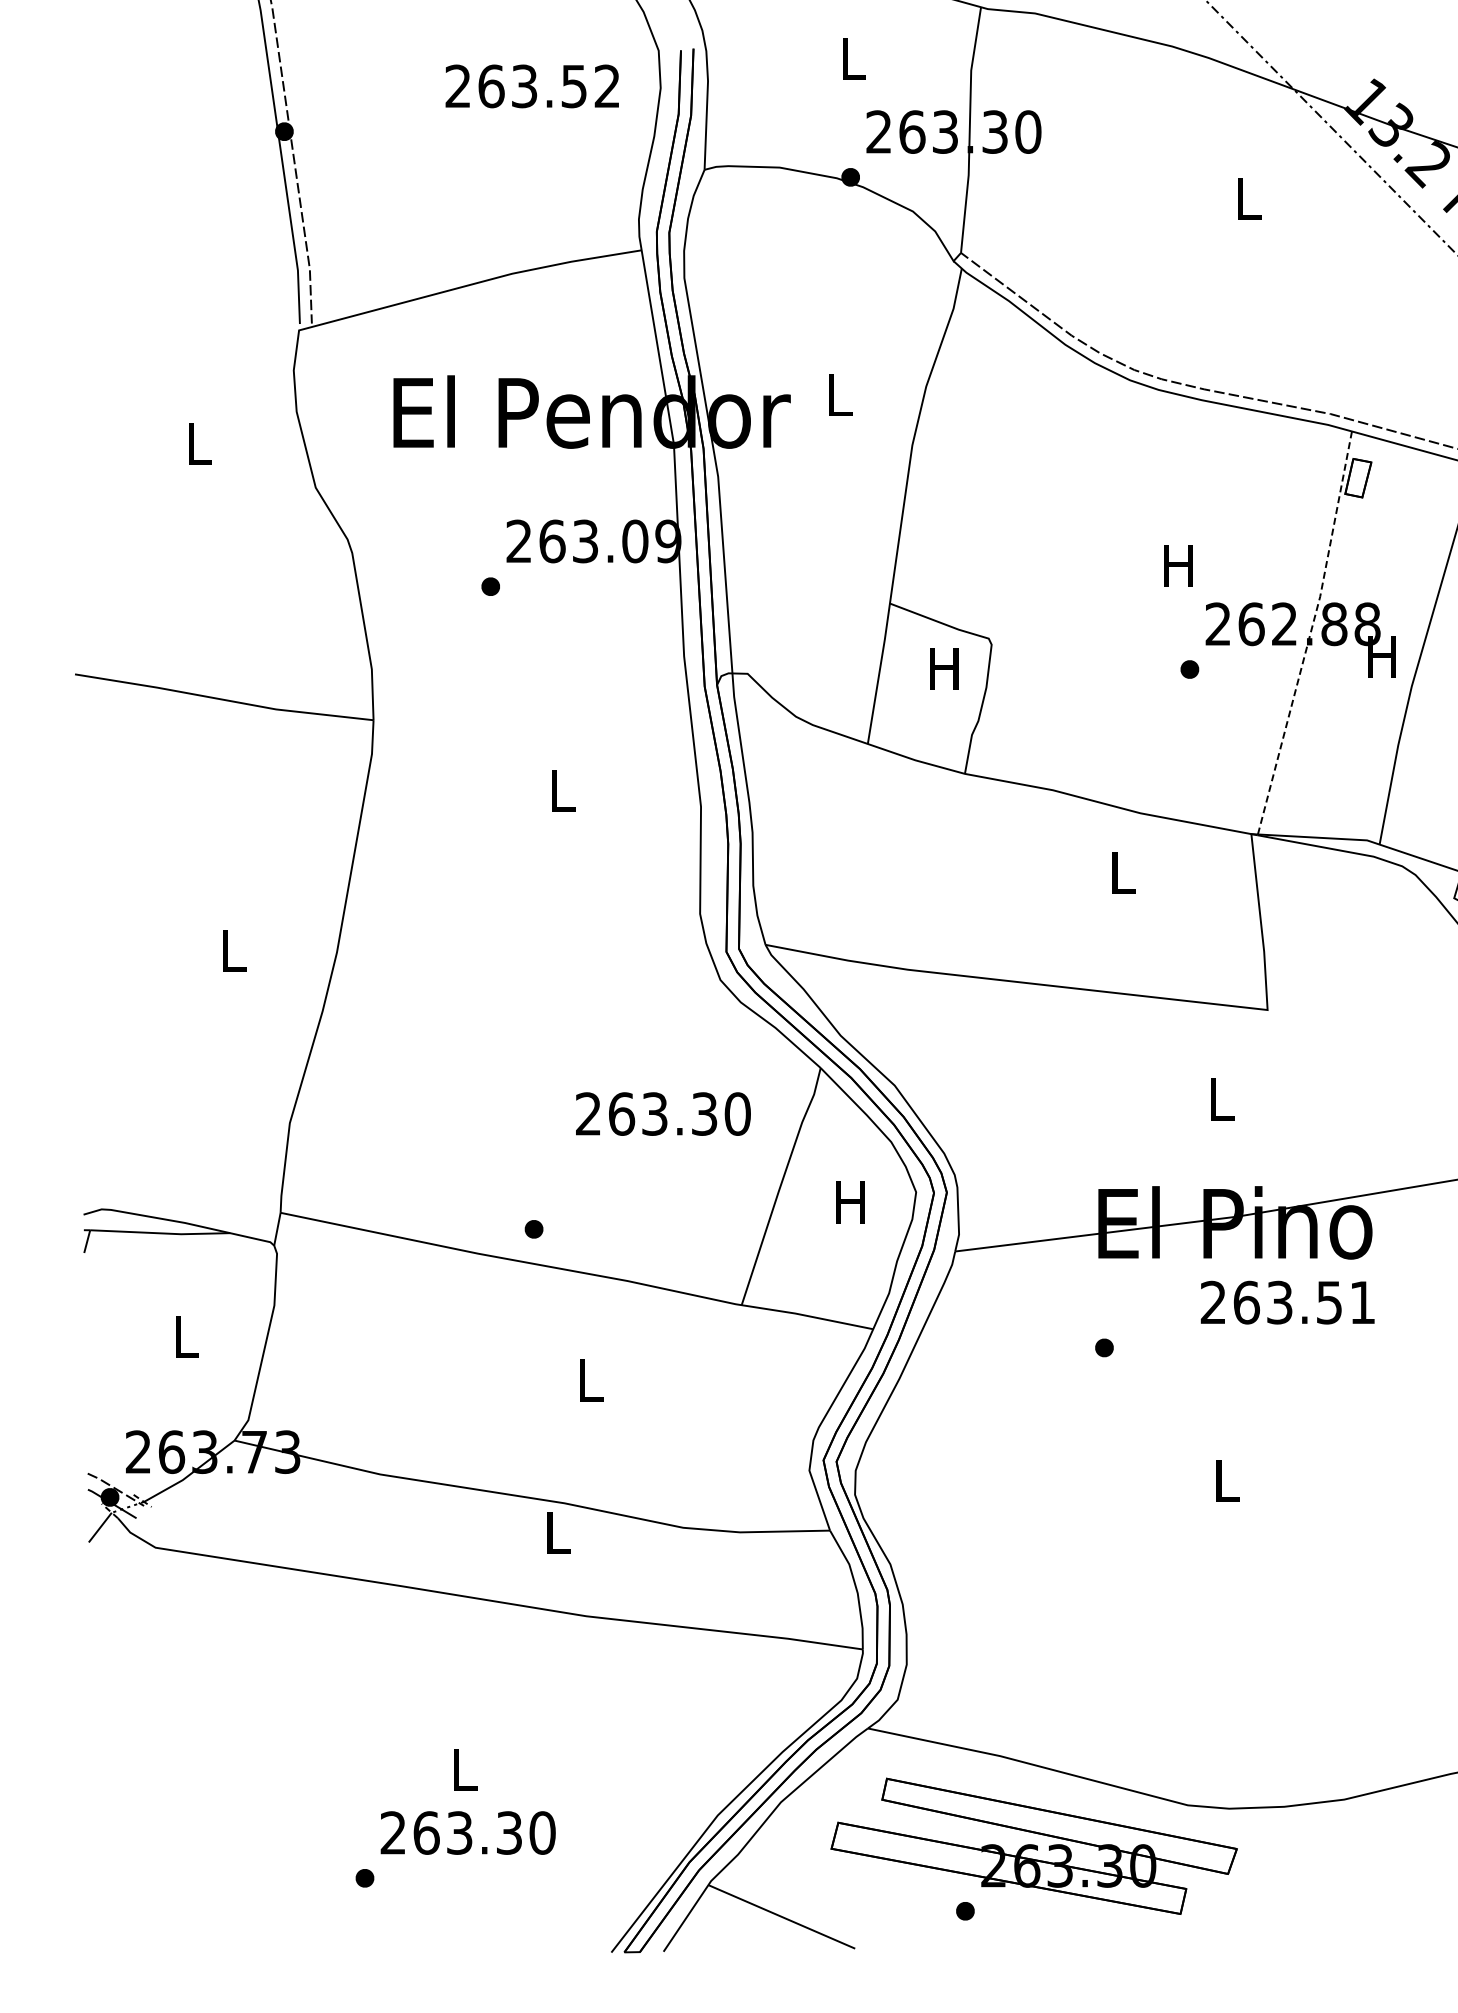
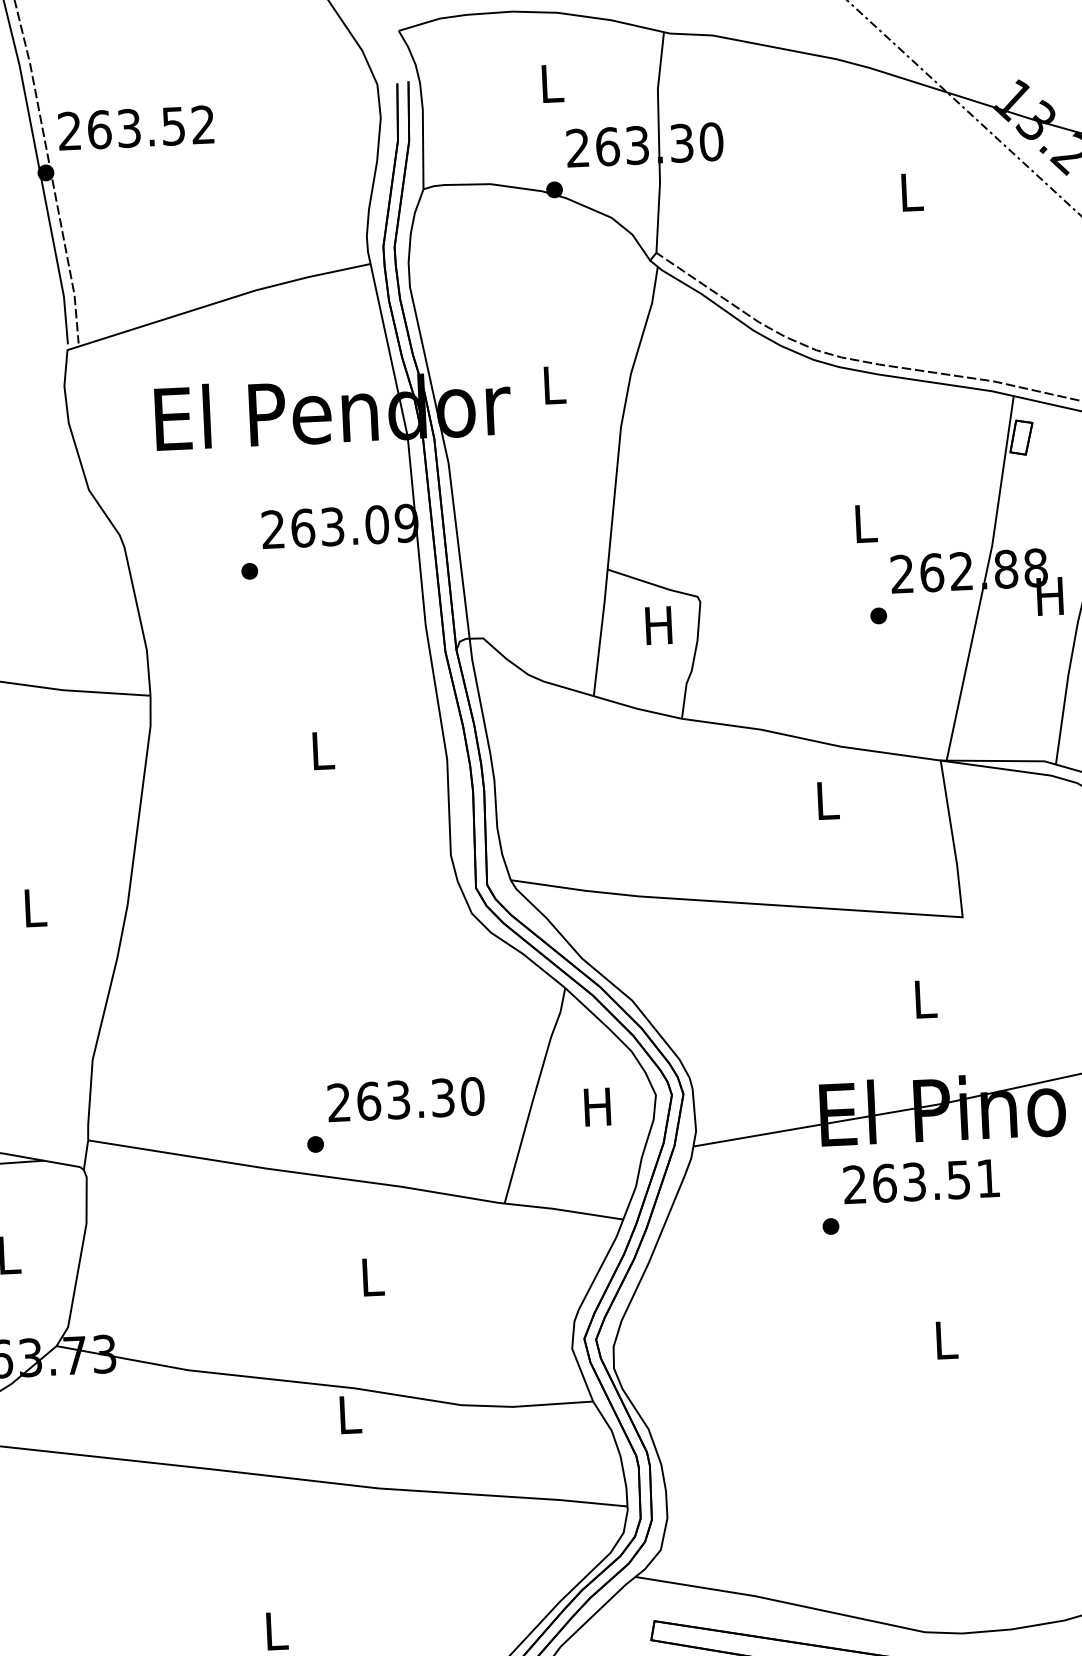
text: (531, 86) -> (135, 128), moved
text: (1178, 565) -> (864, 523), H -> L
line: (1310, 634) -> (985, 579), dashed -> solid
text: (663, 1113) -> (406, 1099), moved
text: (1287, 1302) -> (921, 1181), moved

